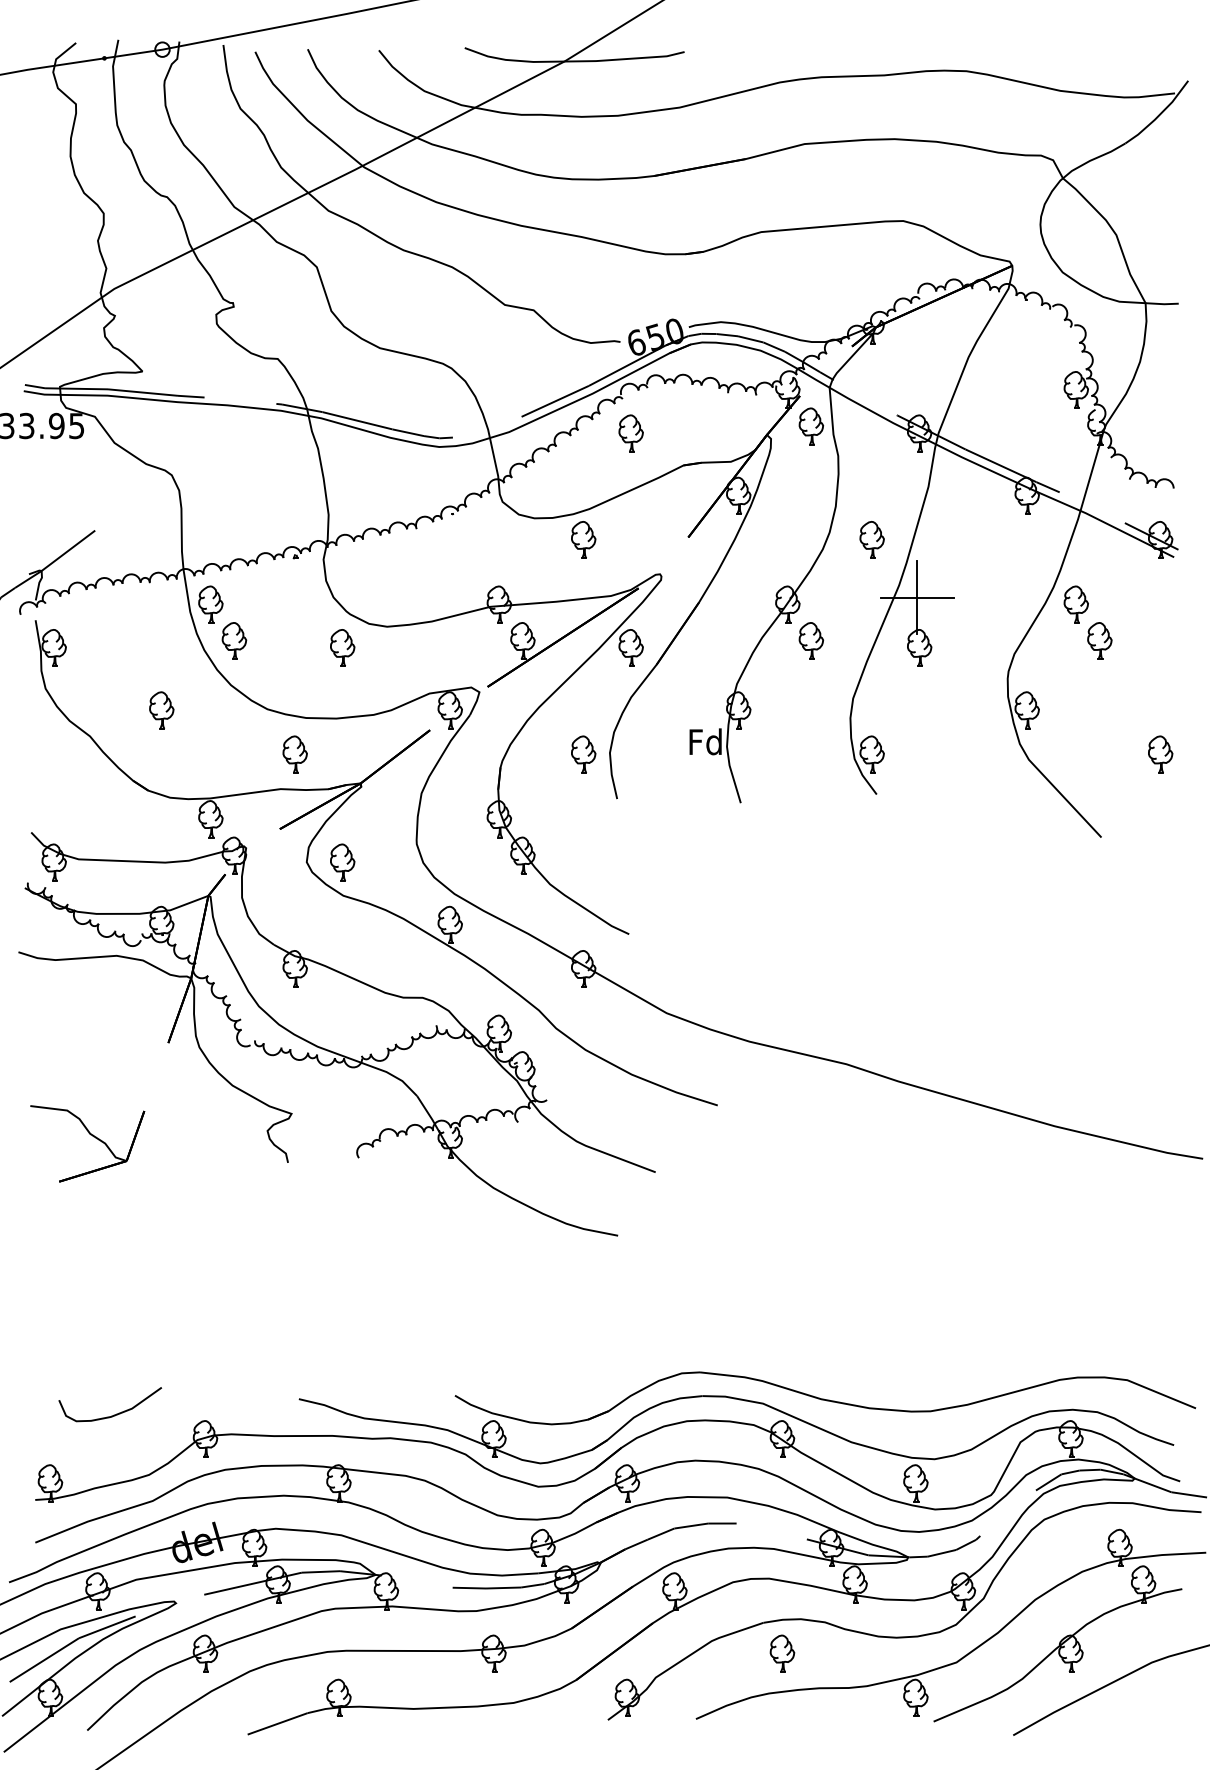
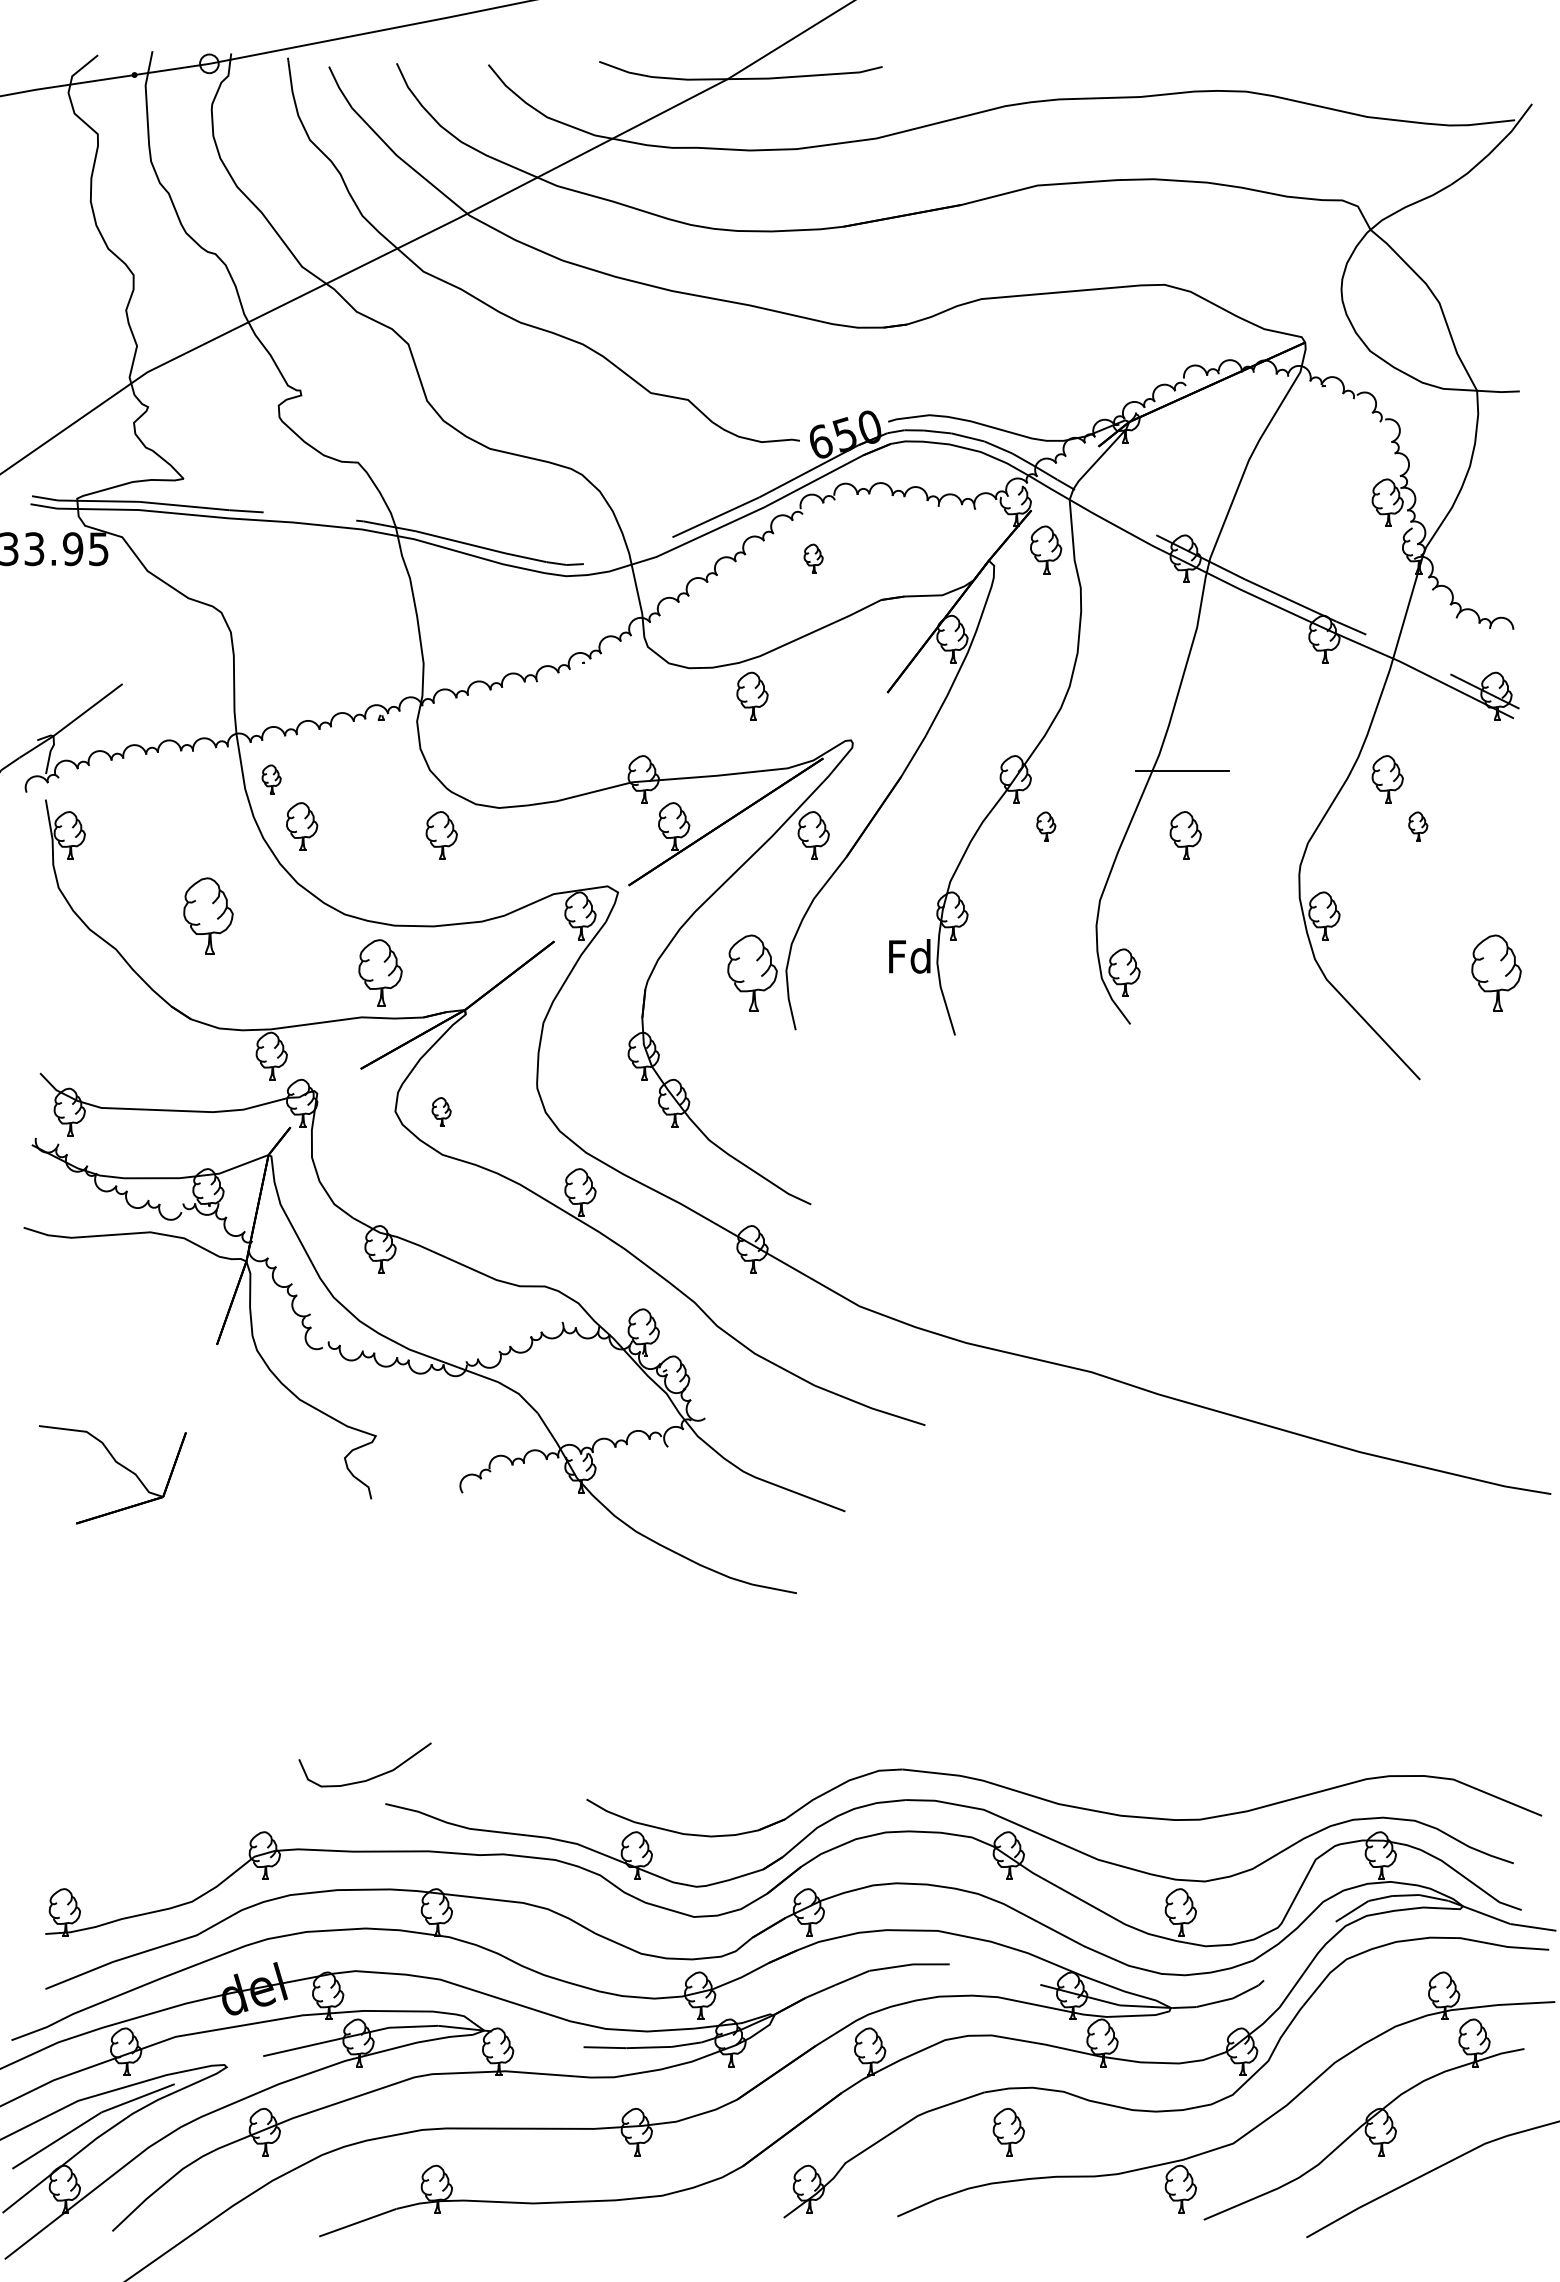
part: (630, 433) -> (813, 558), size x0.6
part: (872, 539) -> (1124, 695), removed
line: (917, 597) -> (1182, 770), removed
part: (210, 604) -> (271, 779), size x0.6
part: (811, 641) -> (1046, 826), size x0.6
part: (1100, 641) -> (1418, 826), size x0.6
part: (161, 710) -> (208, 915), size x1.6
part: (295, 754) -> (380, 972), size x1.4
part: (583, 754) -> (752, 972), size x1.6
part: (1160, 754) -> (1496, 972), size x1.6
part: (342, 862) -> (441, 1111), size x0.6
curve: (112, 1415) -> (368, 1778), moved

